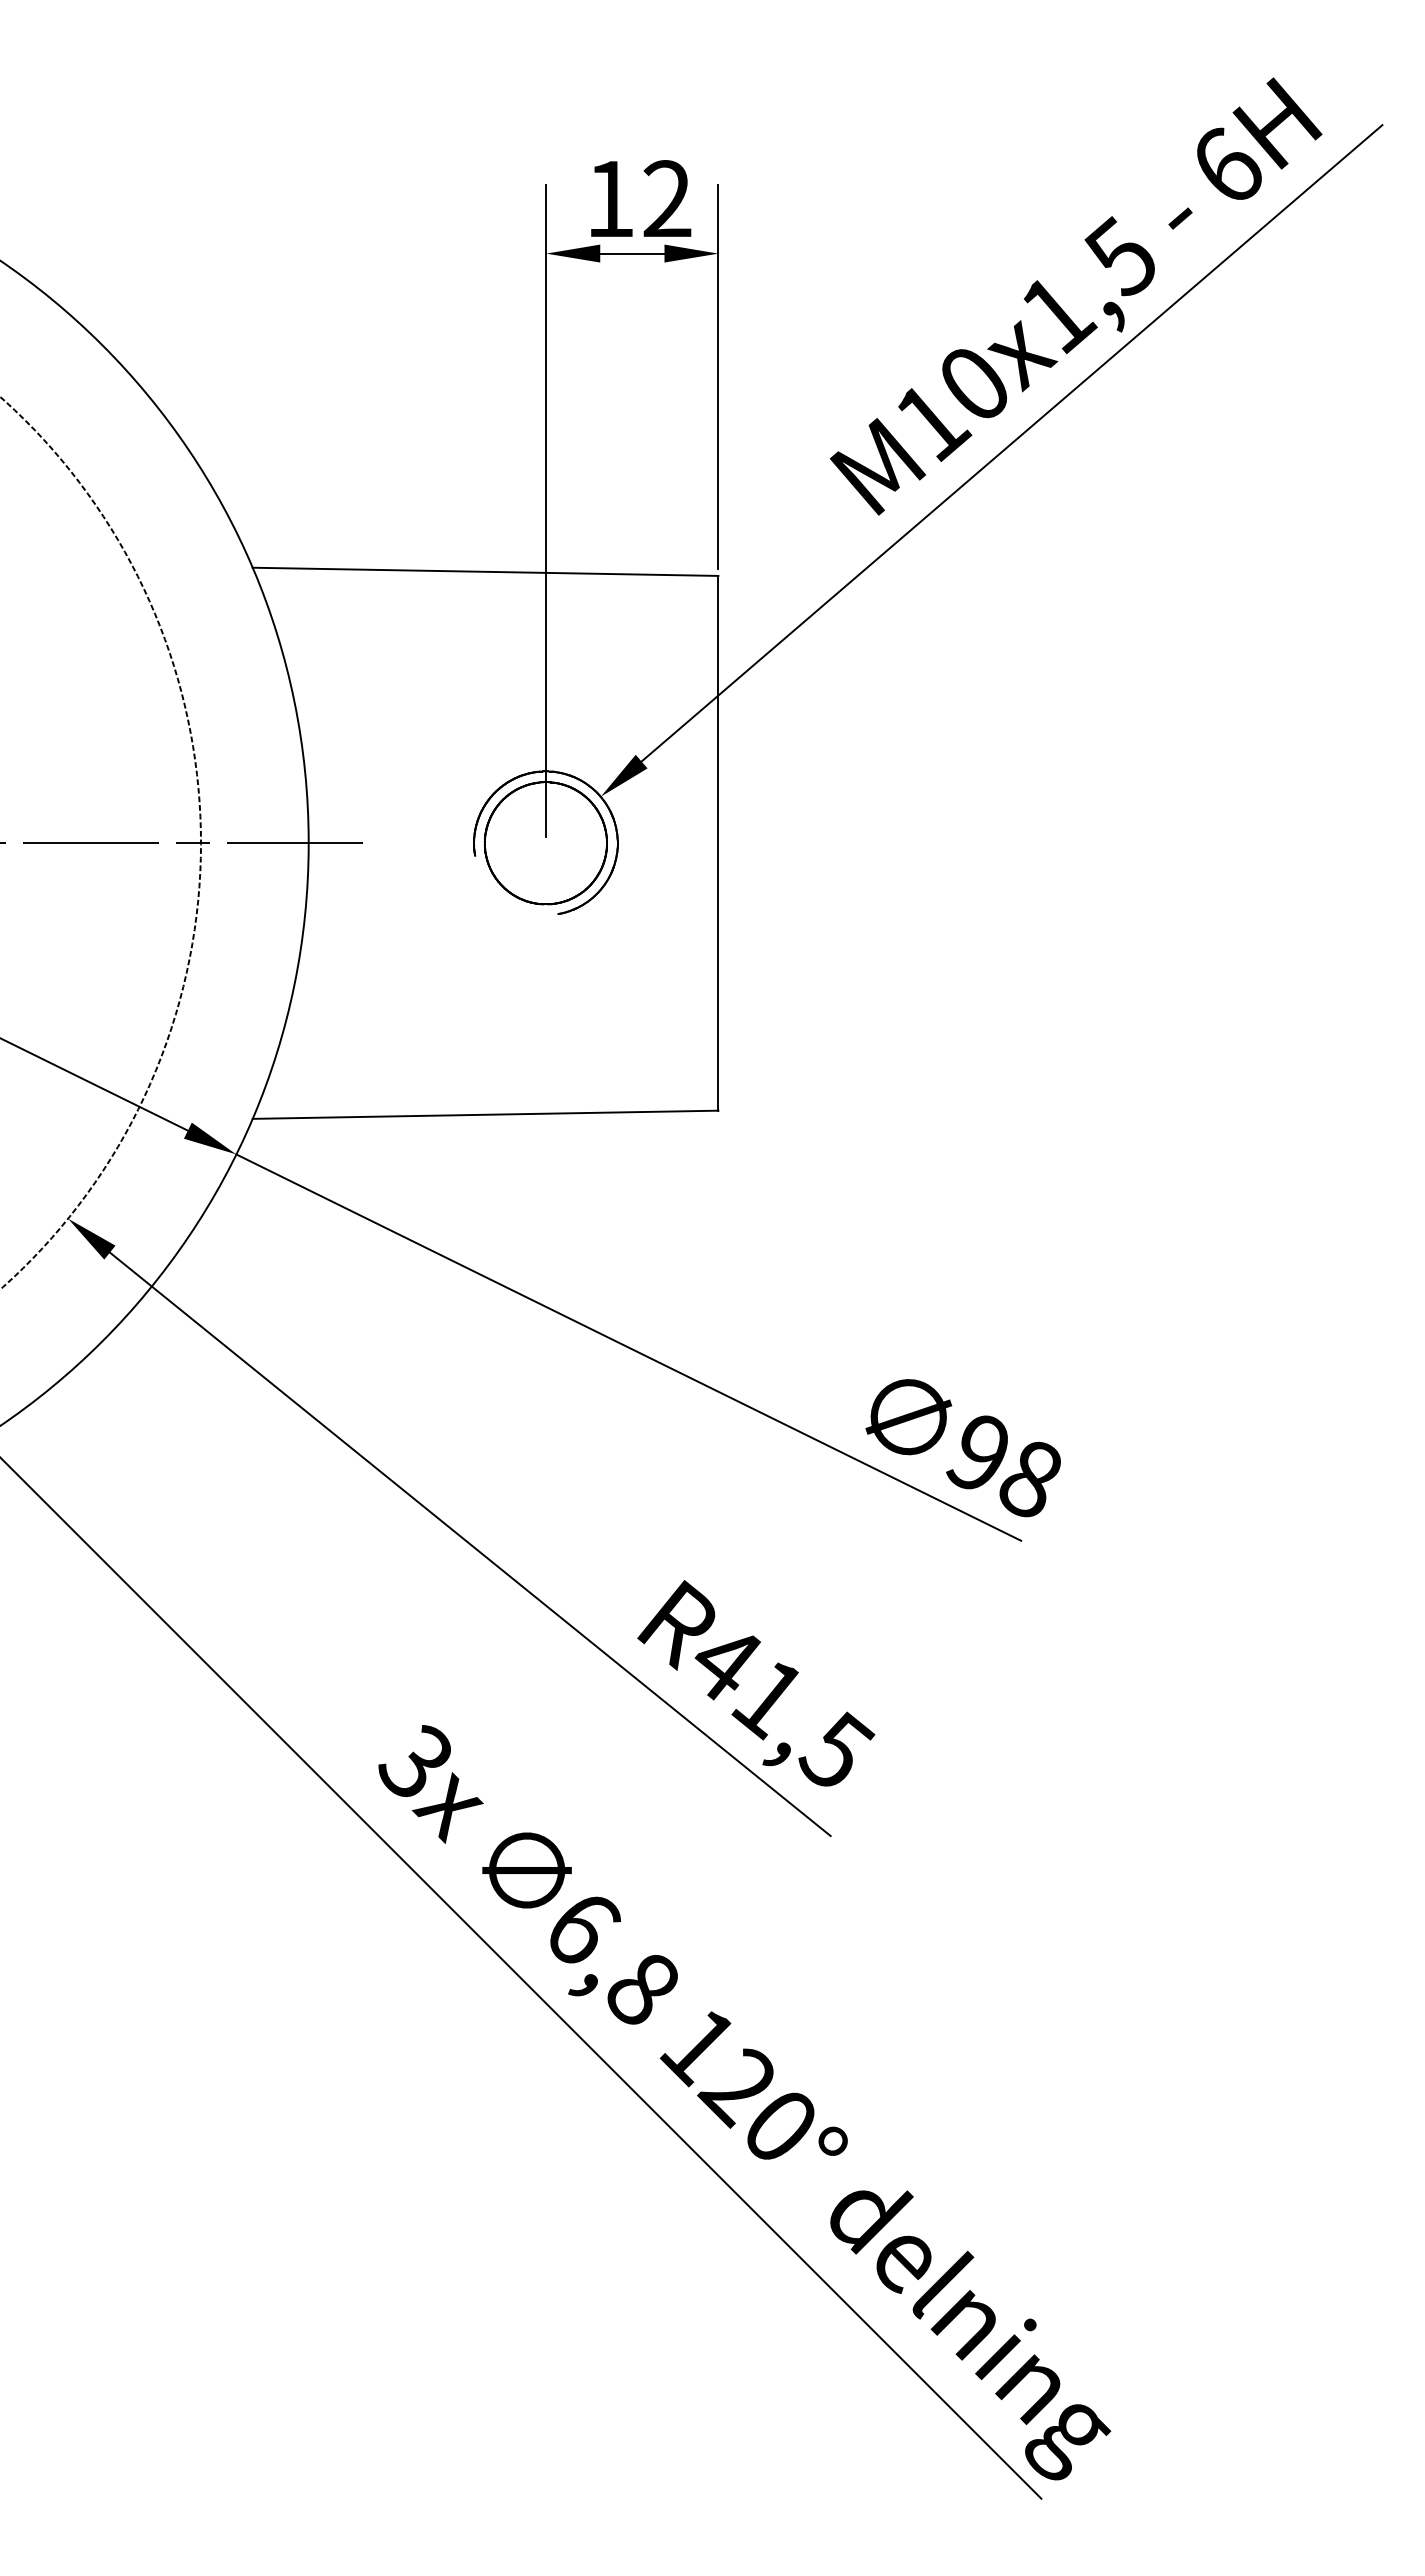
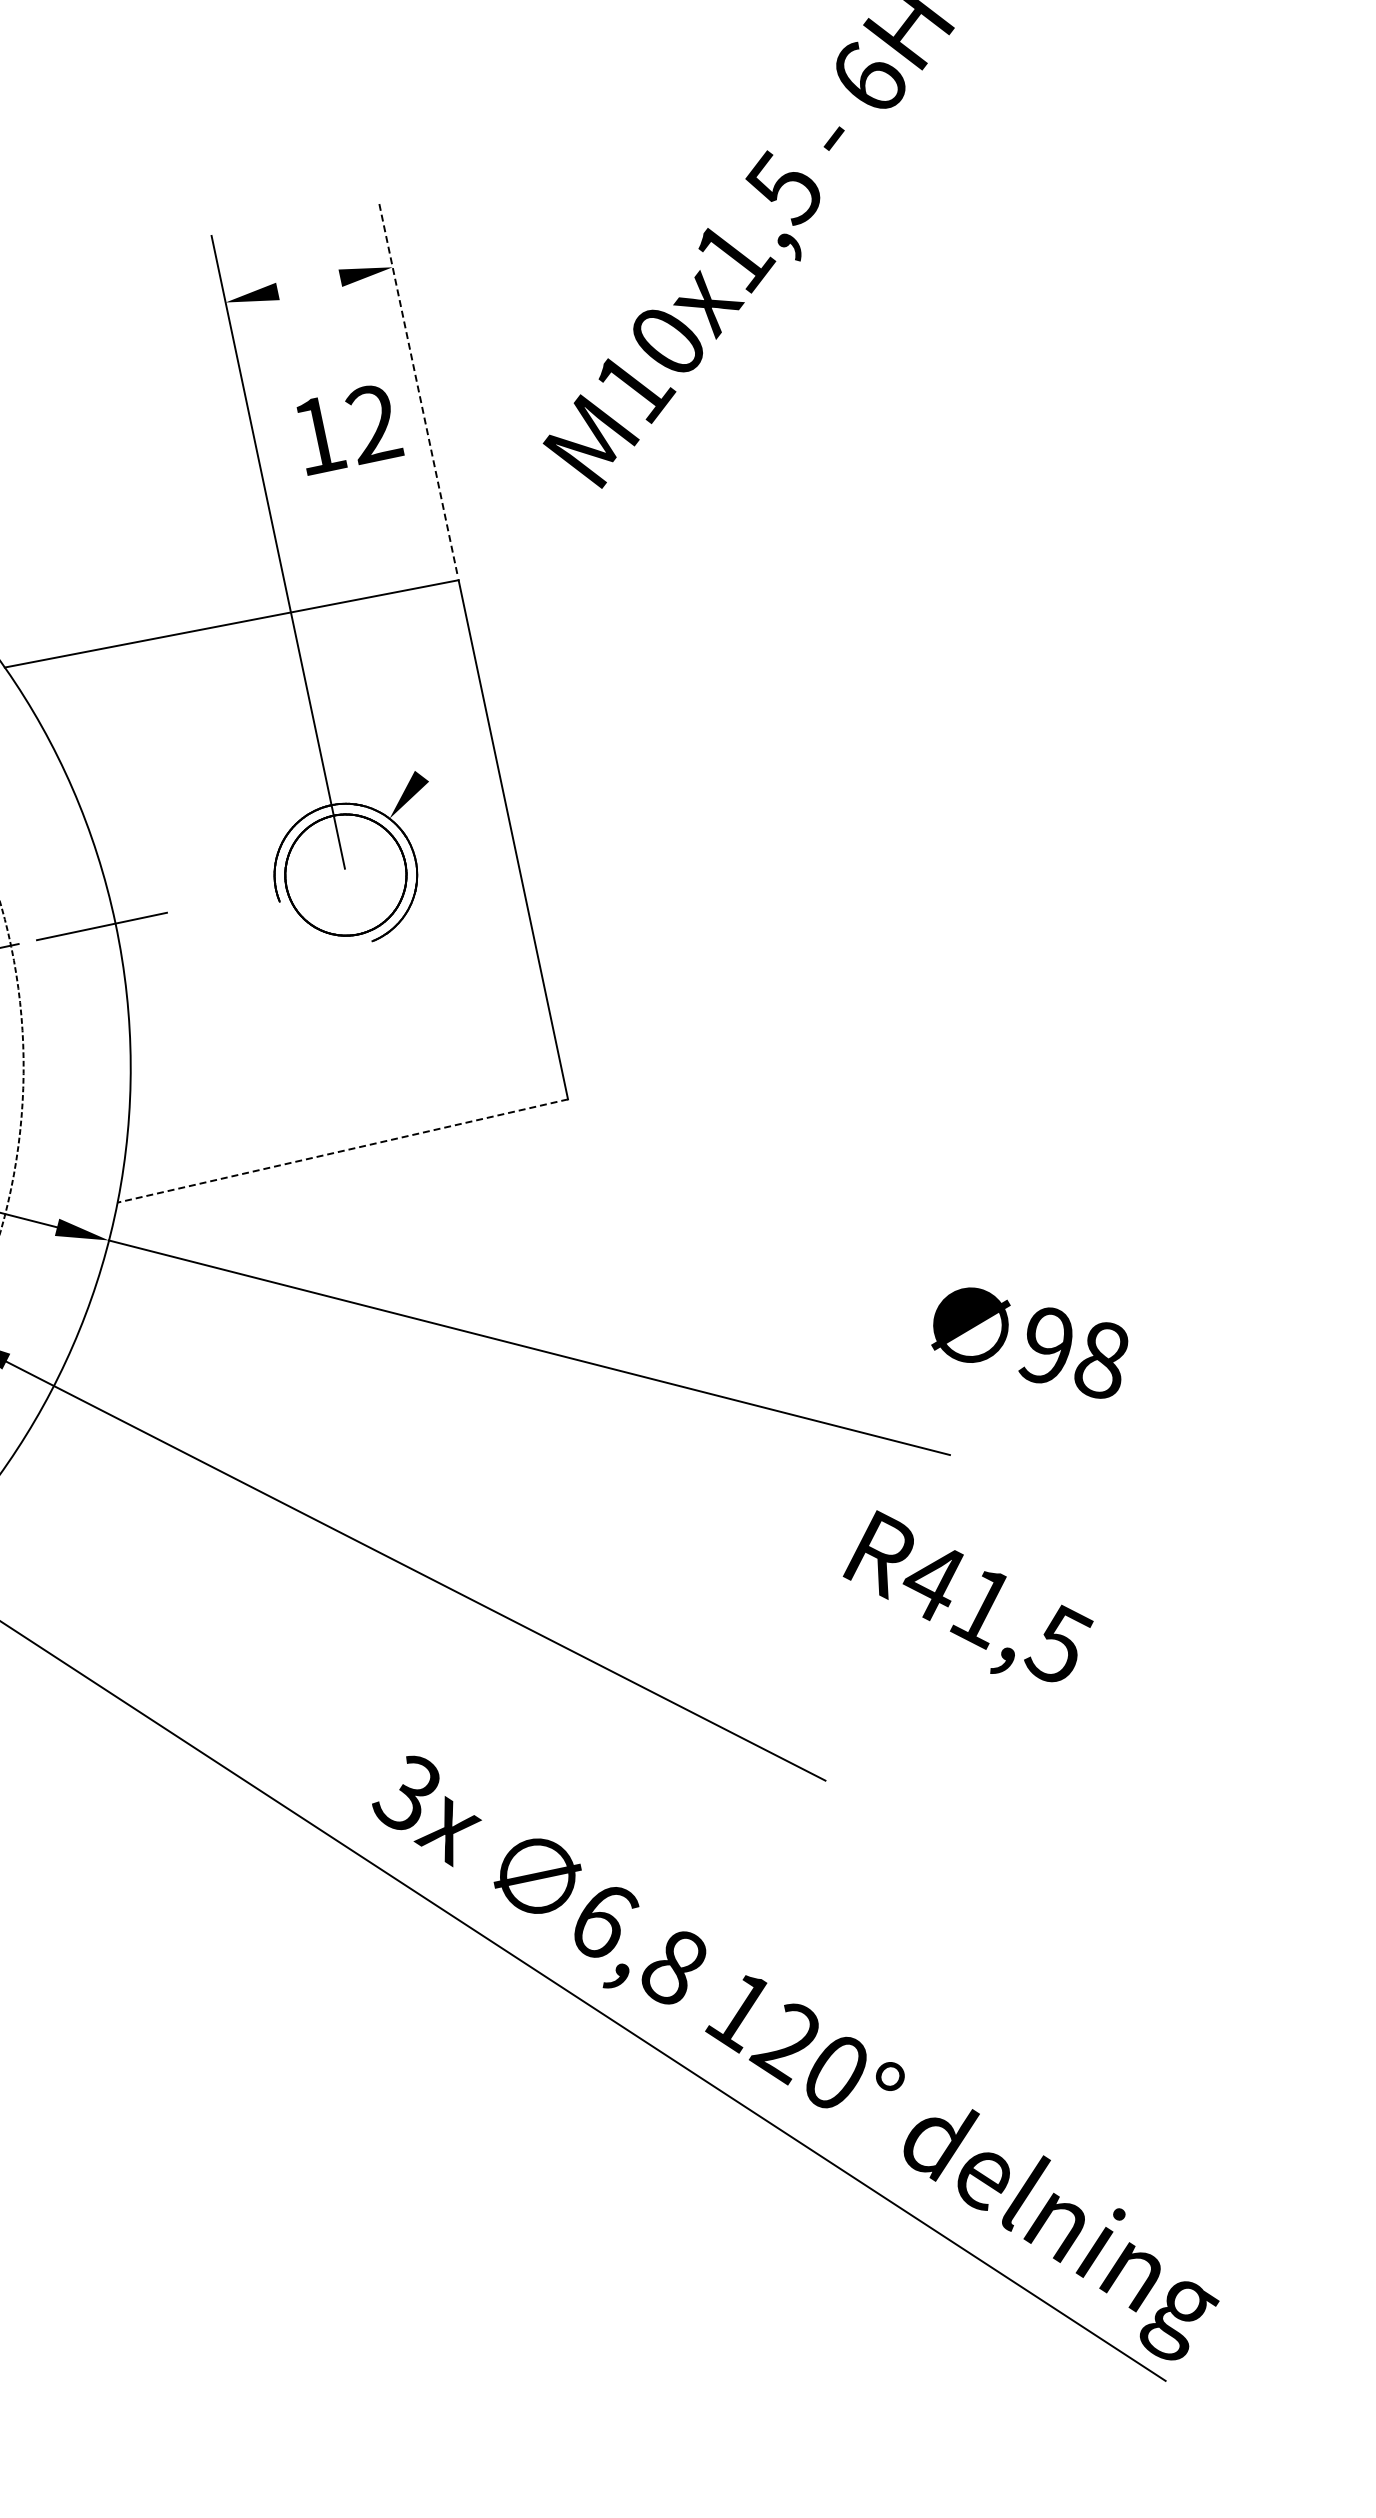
text: (641, 198) -> (348, 428), moved
line: (632, 253) -> (309, 284), removed
line: (718, 376) -> (417, 386), solid -> dashed
line: (1011, 443) -> (716, 391), removed
line: (485, 1114) -> (342, 1150), solid -> dashed
text: (962, 1448) -> (1029, 1344), moved
text: (756, 1683) -> (967, 1595), moved

